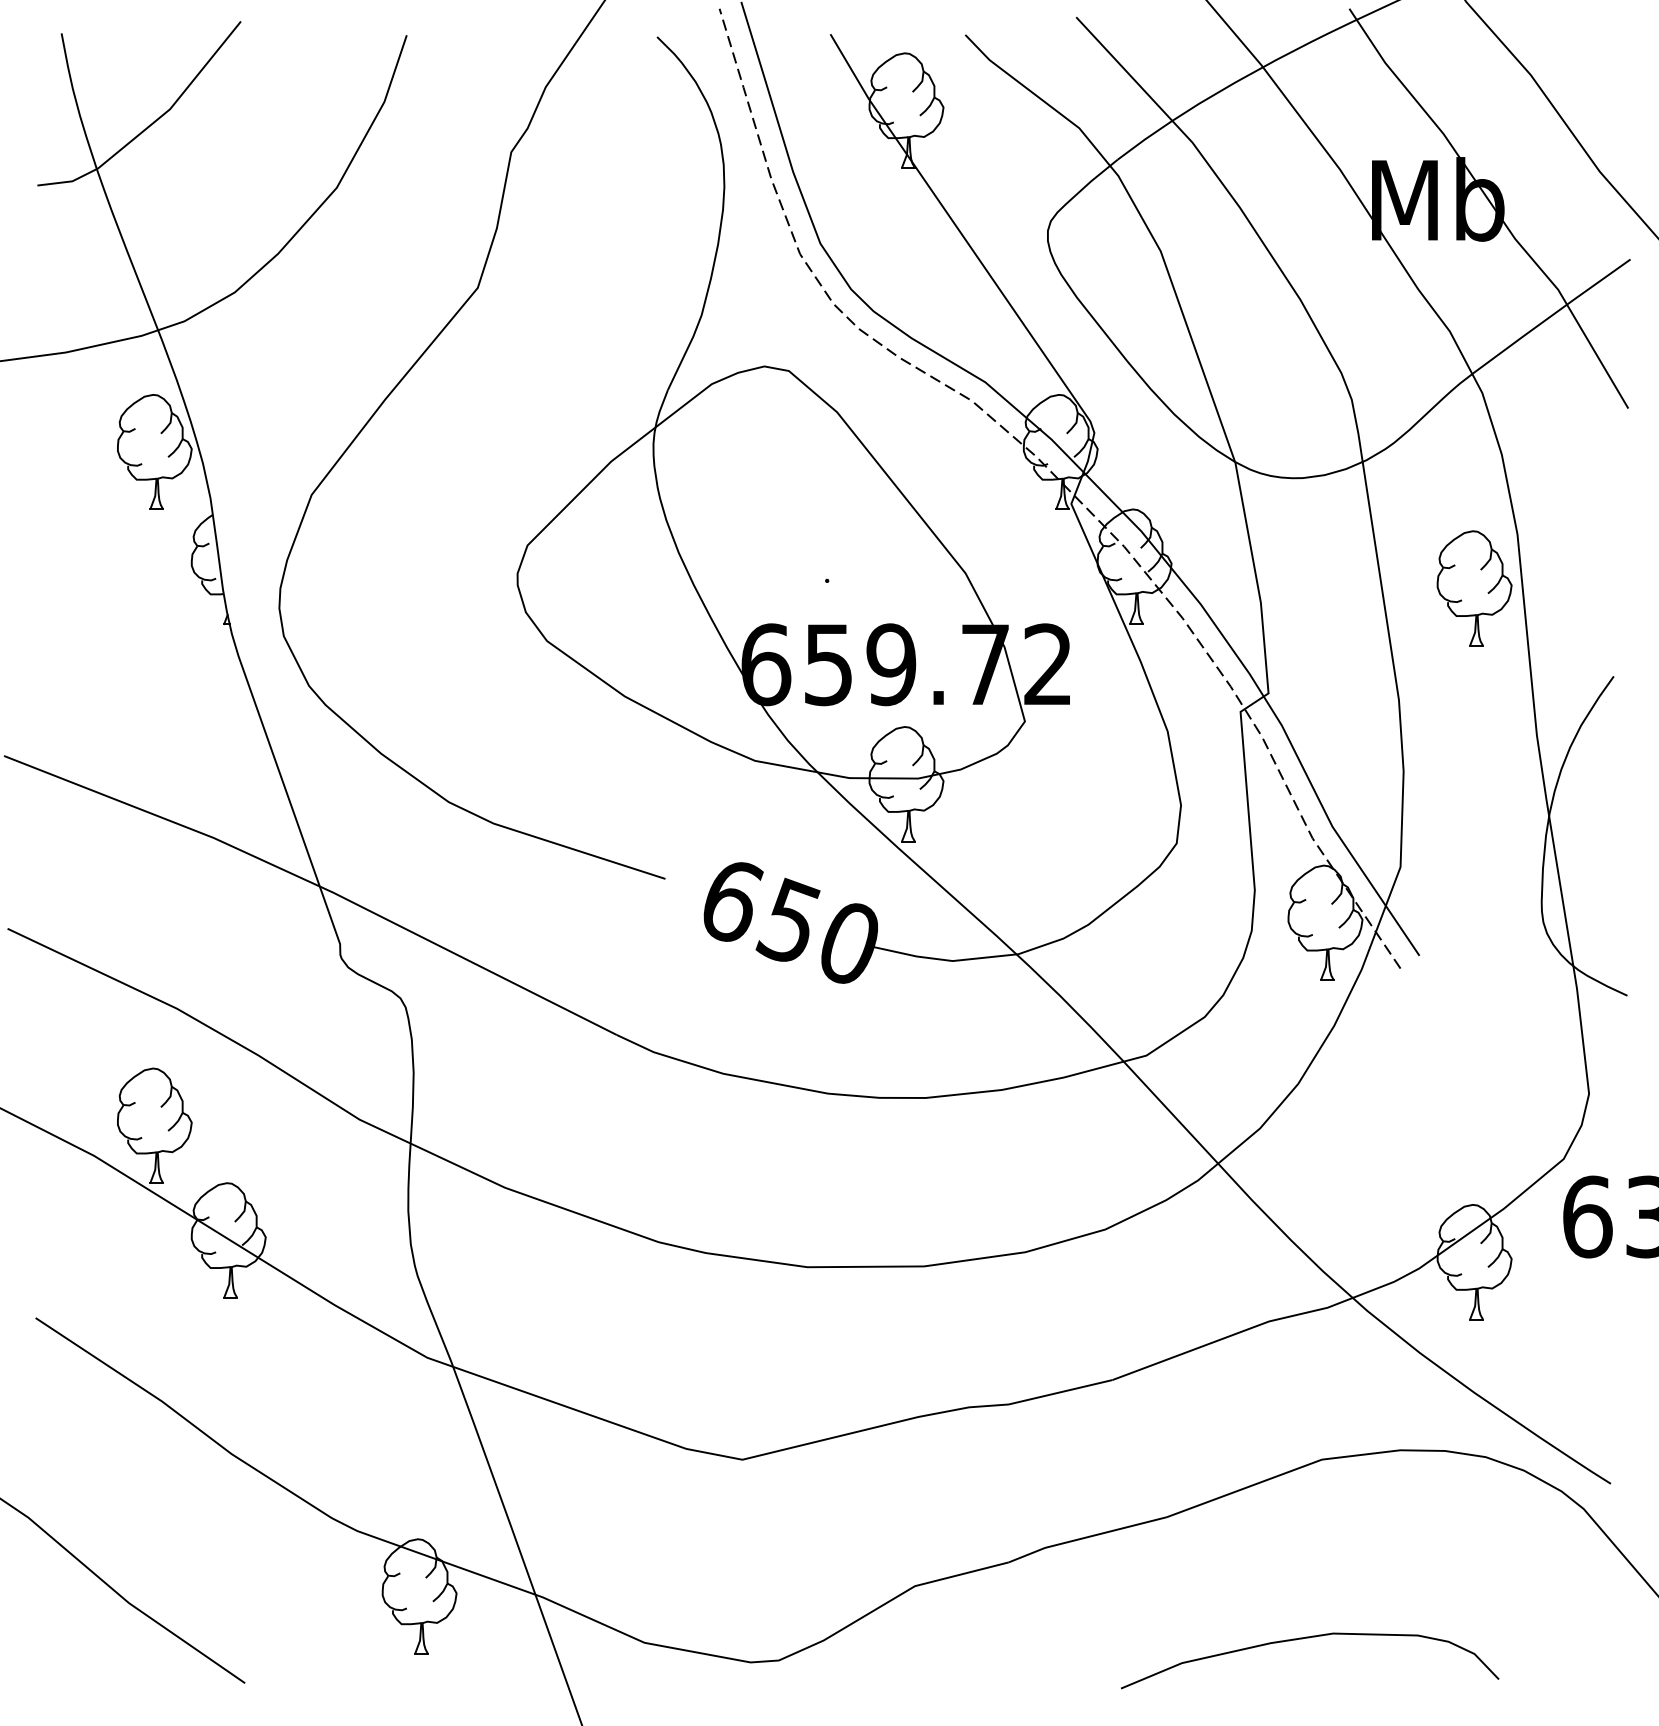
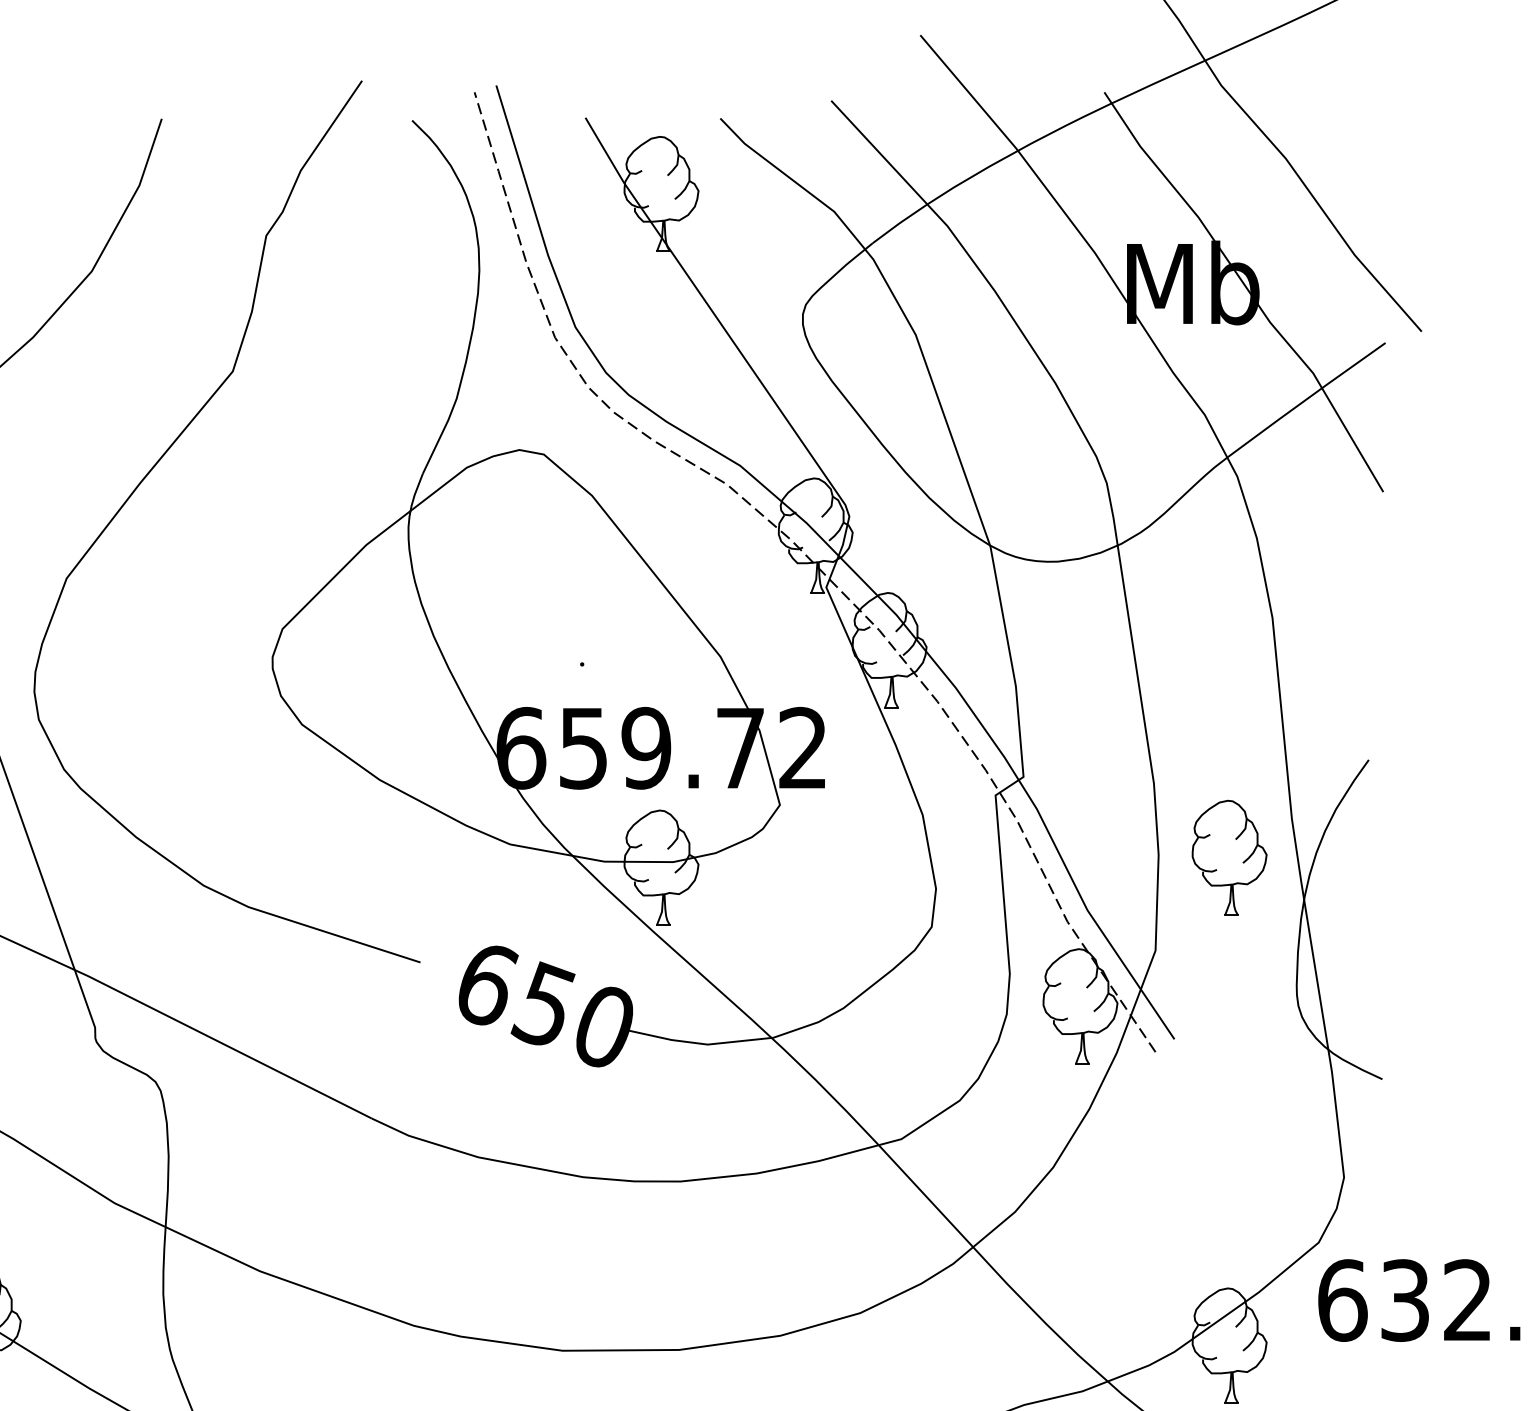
part: (1474, 588) -> (1229, 858), moved

